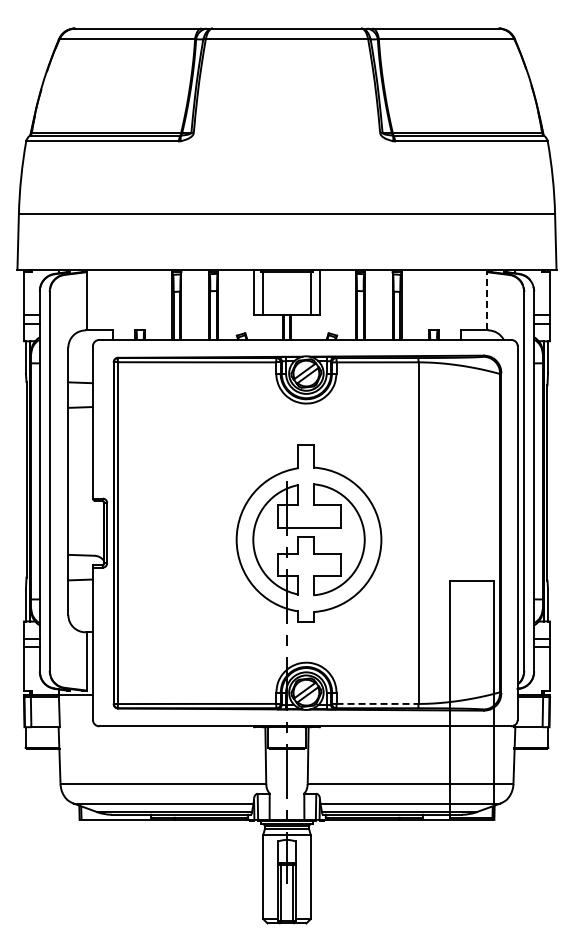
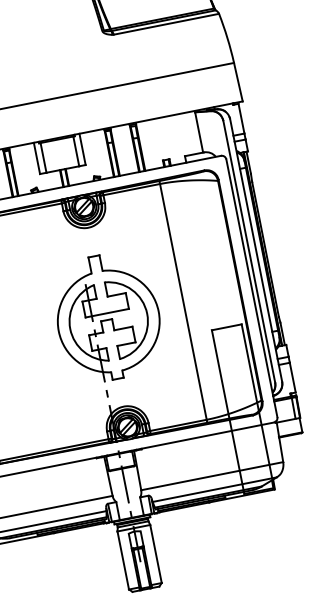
line: (487, 300) -> (199, 131), dashed -> solid
line: (377, 703) -> (178, 425), dashed -> solid

